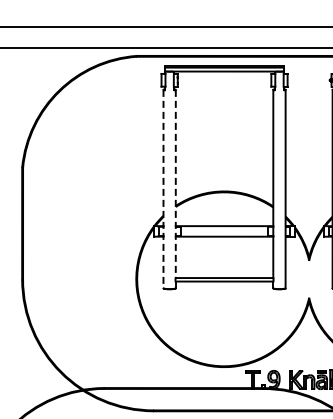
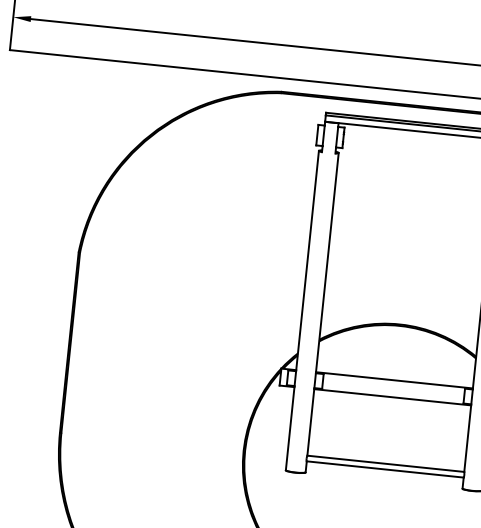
line: (175, 184) -> (322, 305), dashed -> solid
line: (163, 189) -> (302, 311), dashed -> solid

